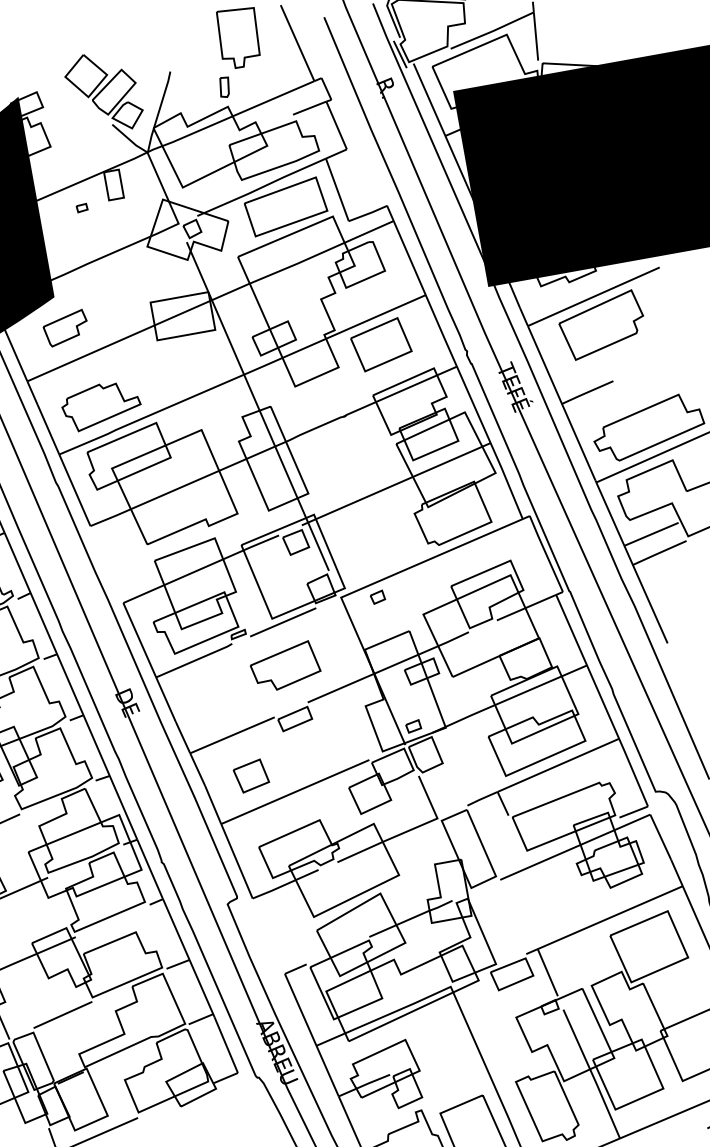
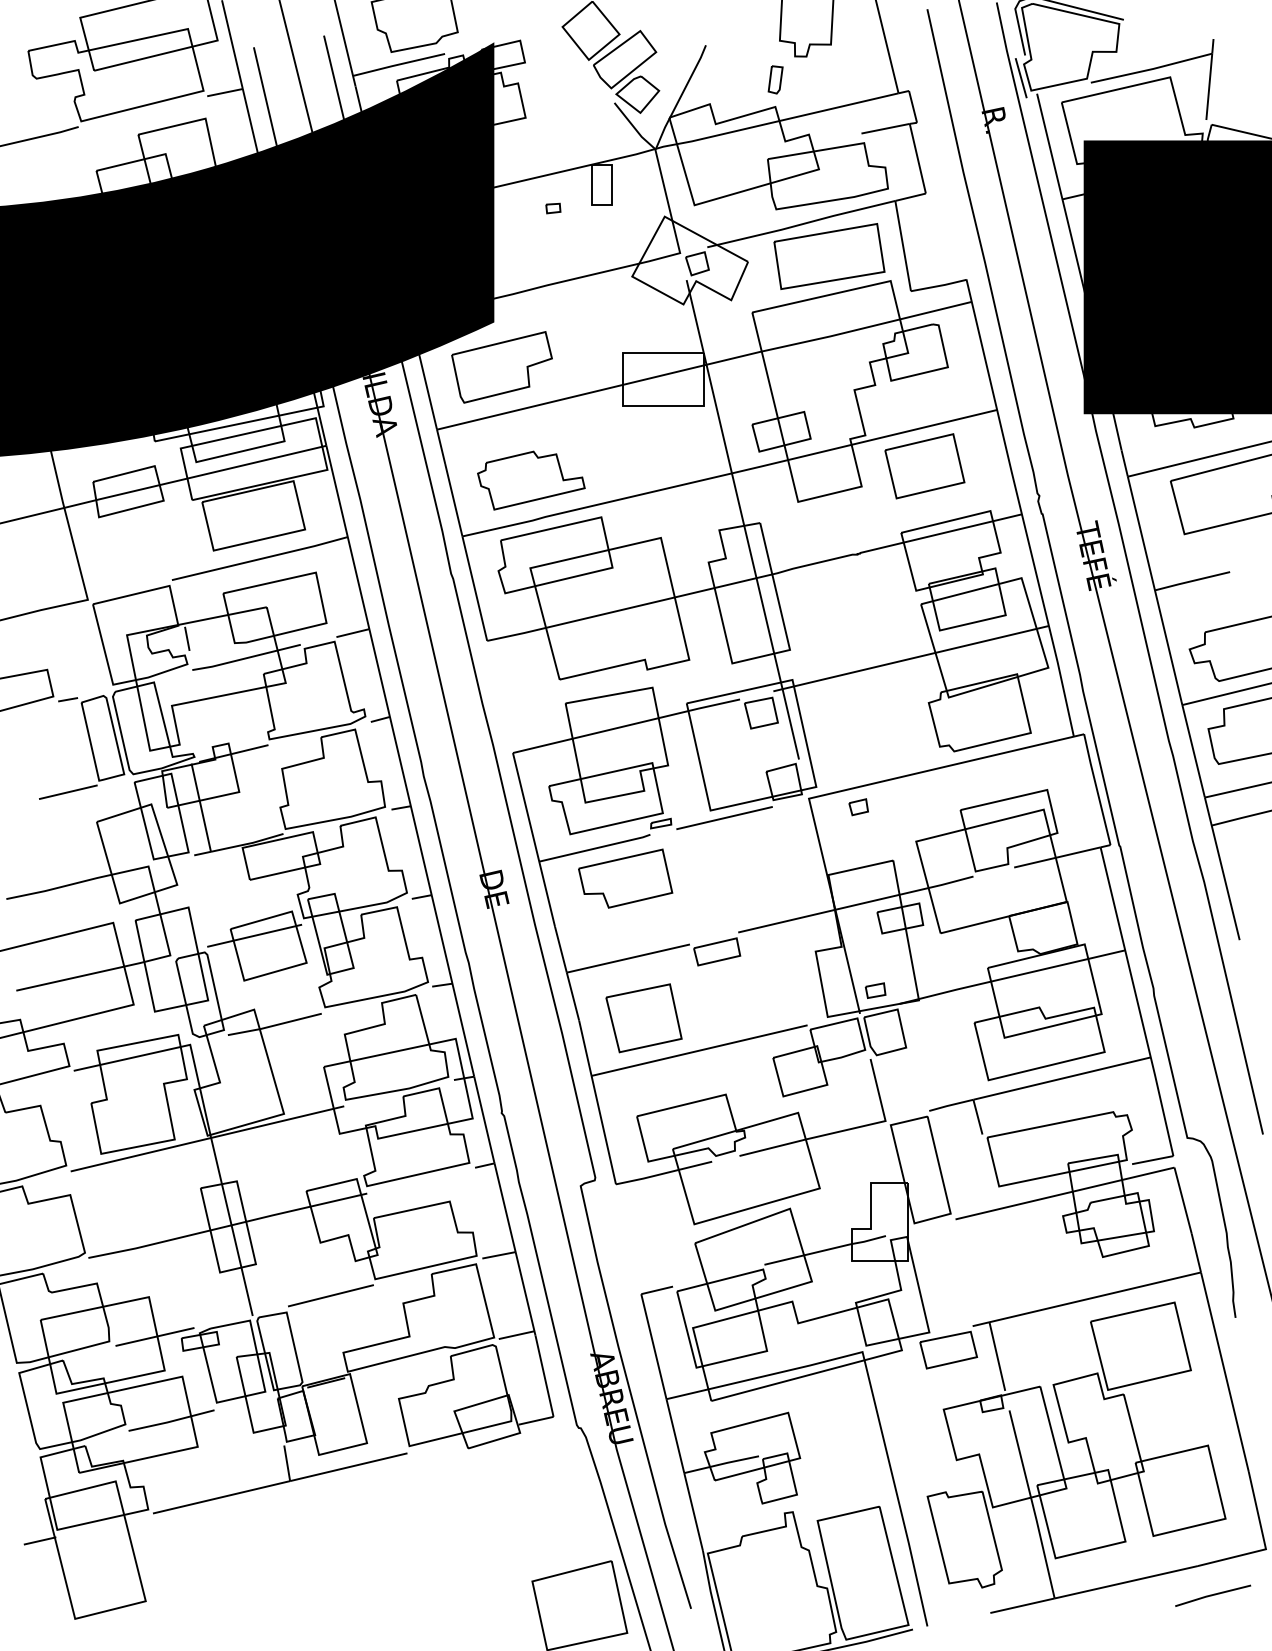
part: (65, 328) -> (501, 367), size x1.67
part: (285, 666) -> (625, 878), moved
part: (251, 776) -> (643, 1018), size x1.67

